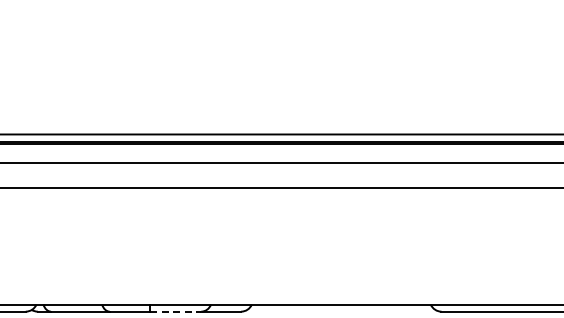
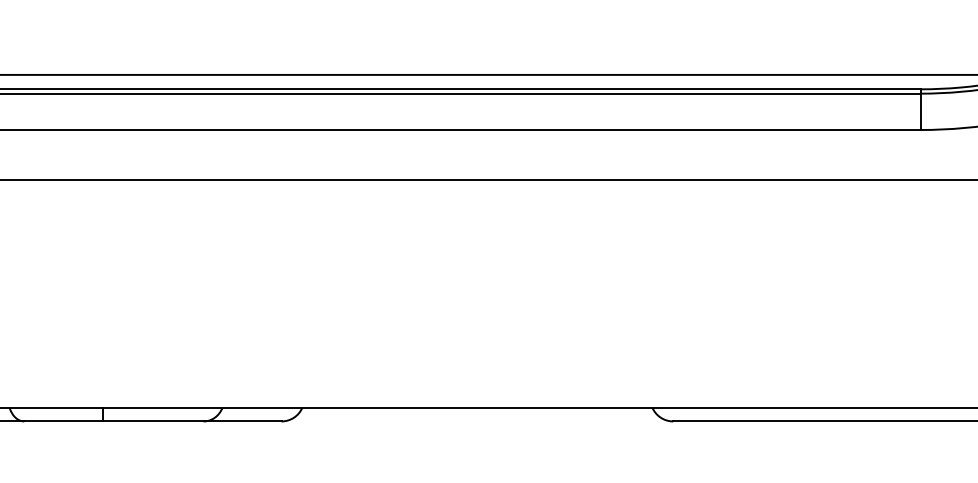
line: (175, 311) -> (153, 421), dashed -> solid

